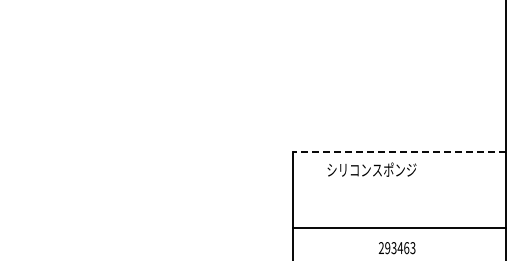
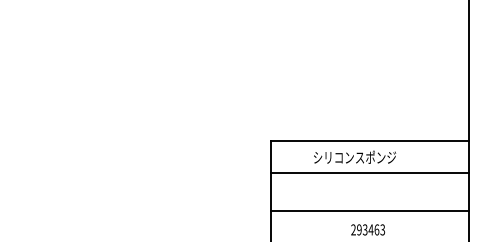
line: (399, 151) -> (370, 140), dashed -> solid
text: (371, 169) -> (354, 157), moved
line: (399, 186) -> (370, 172), added

